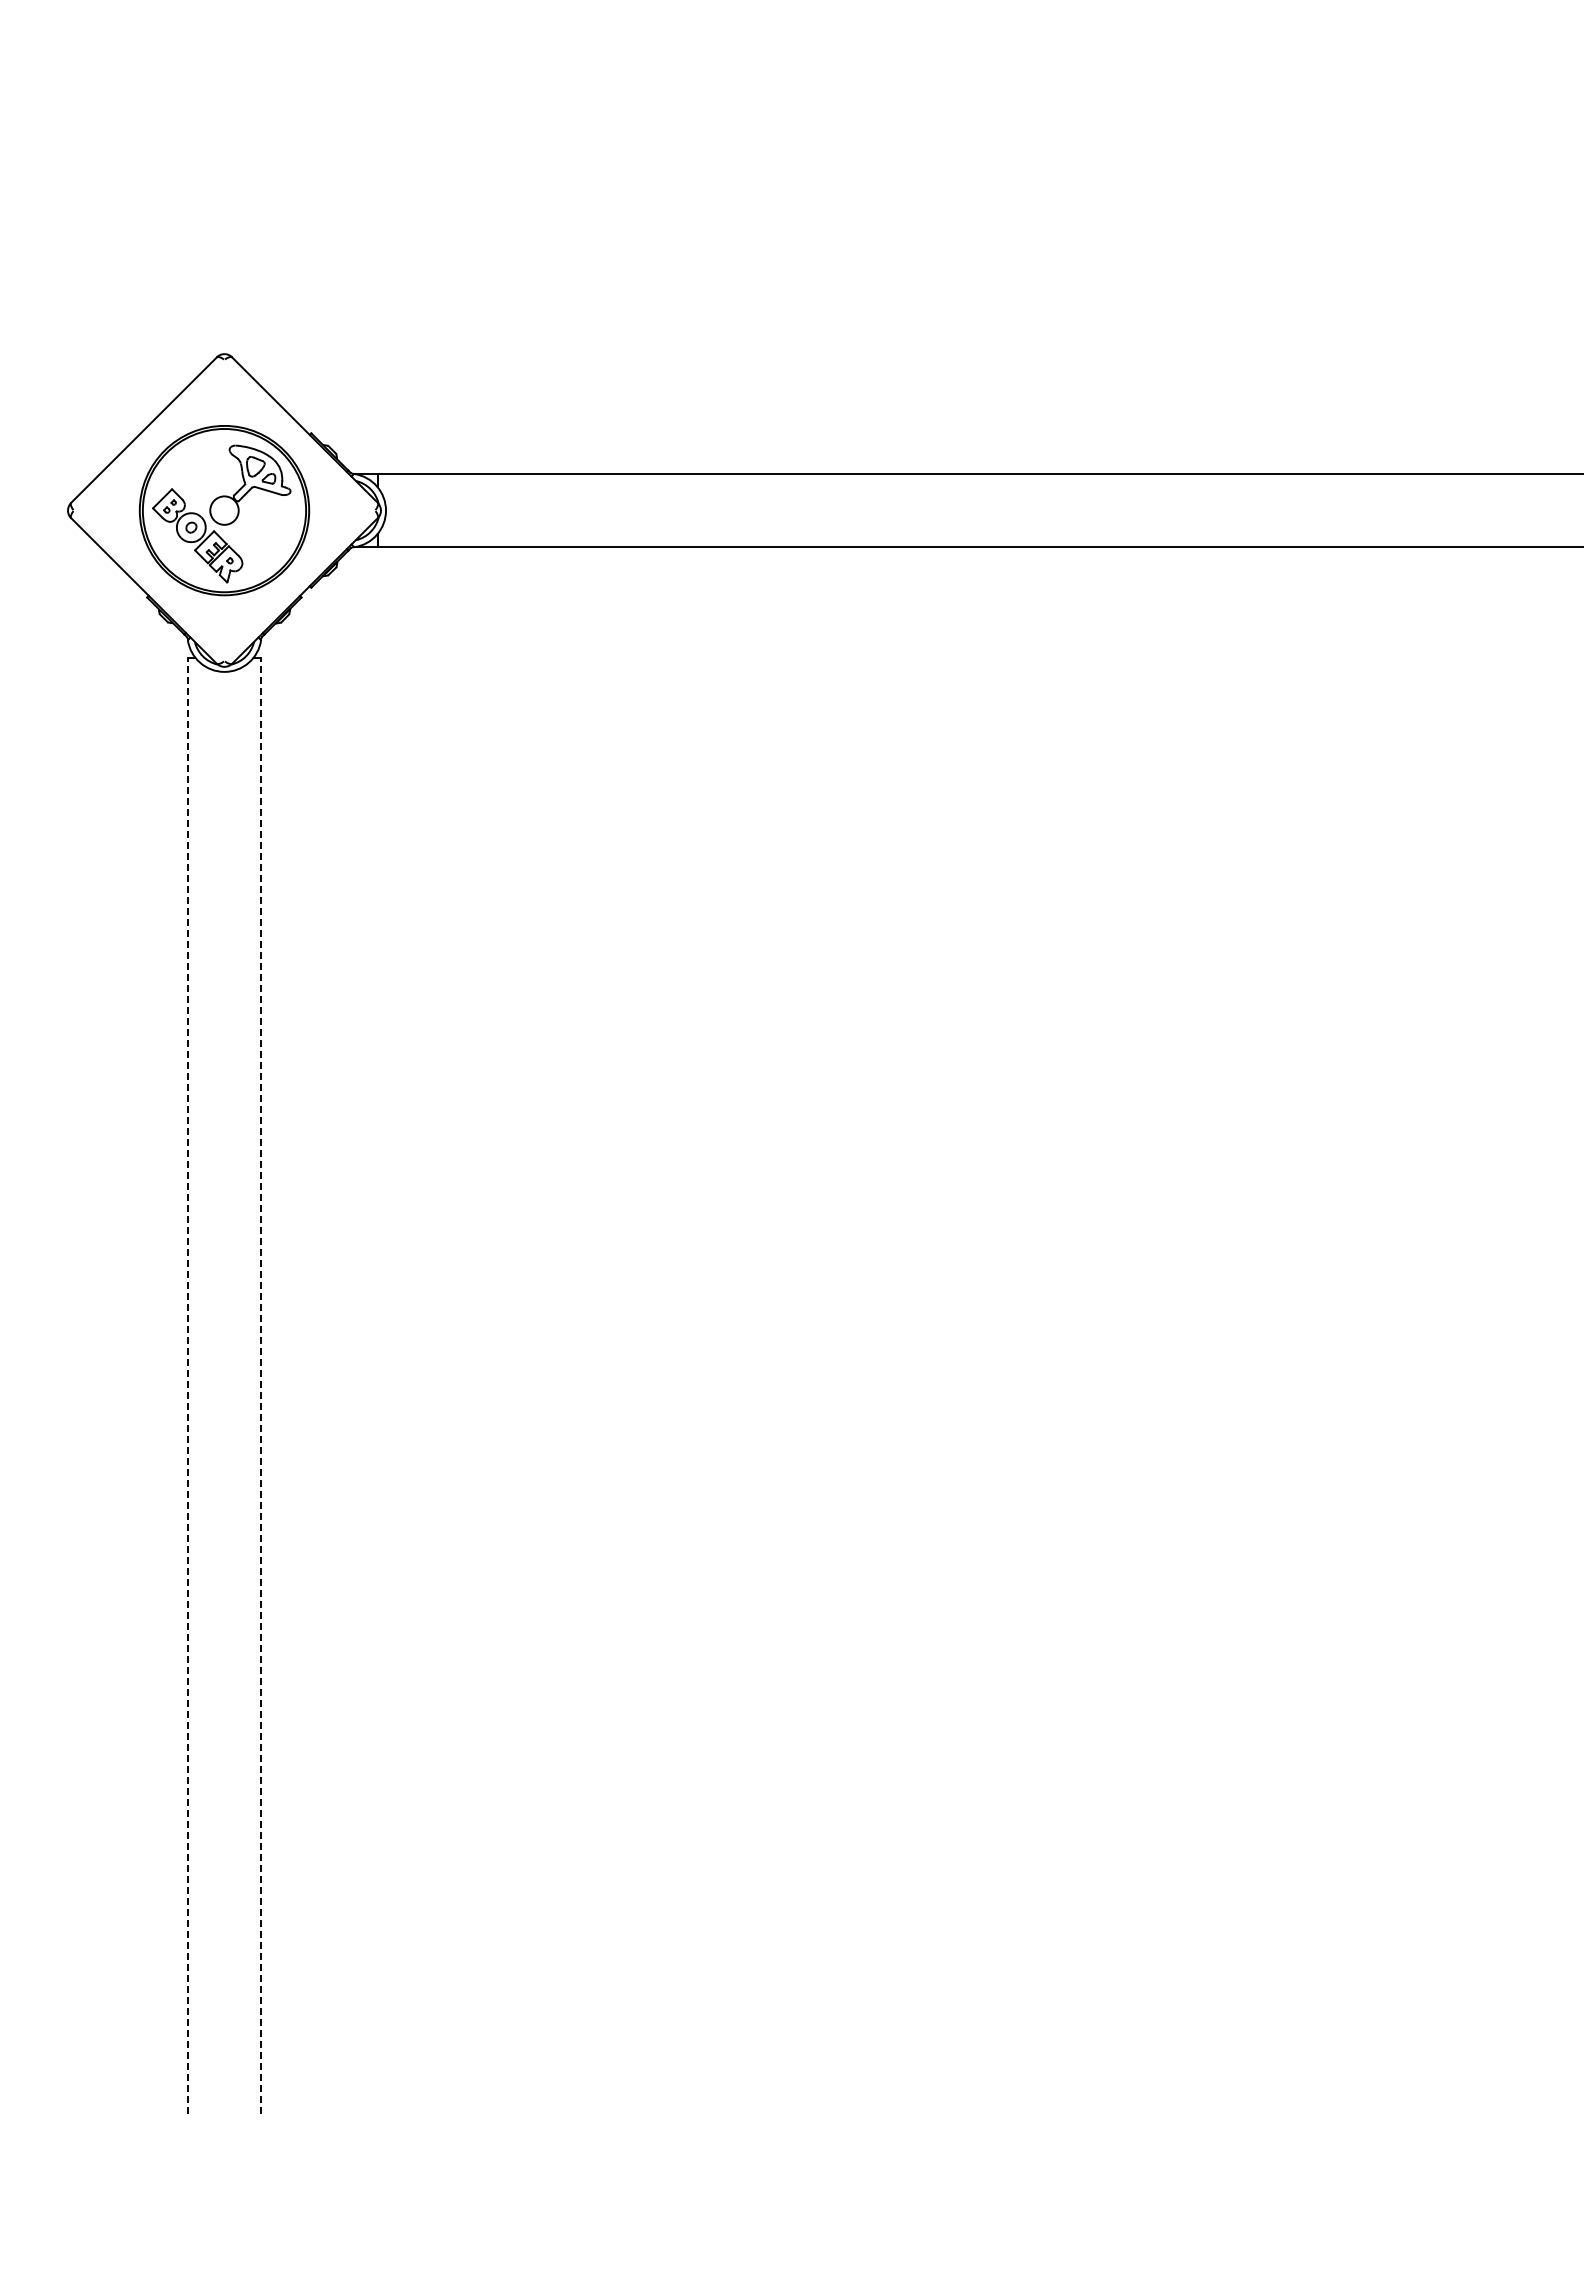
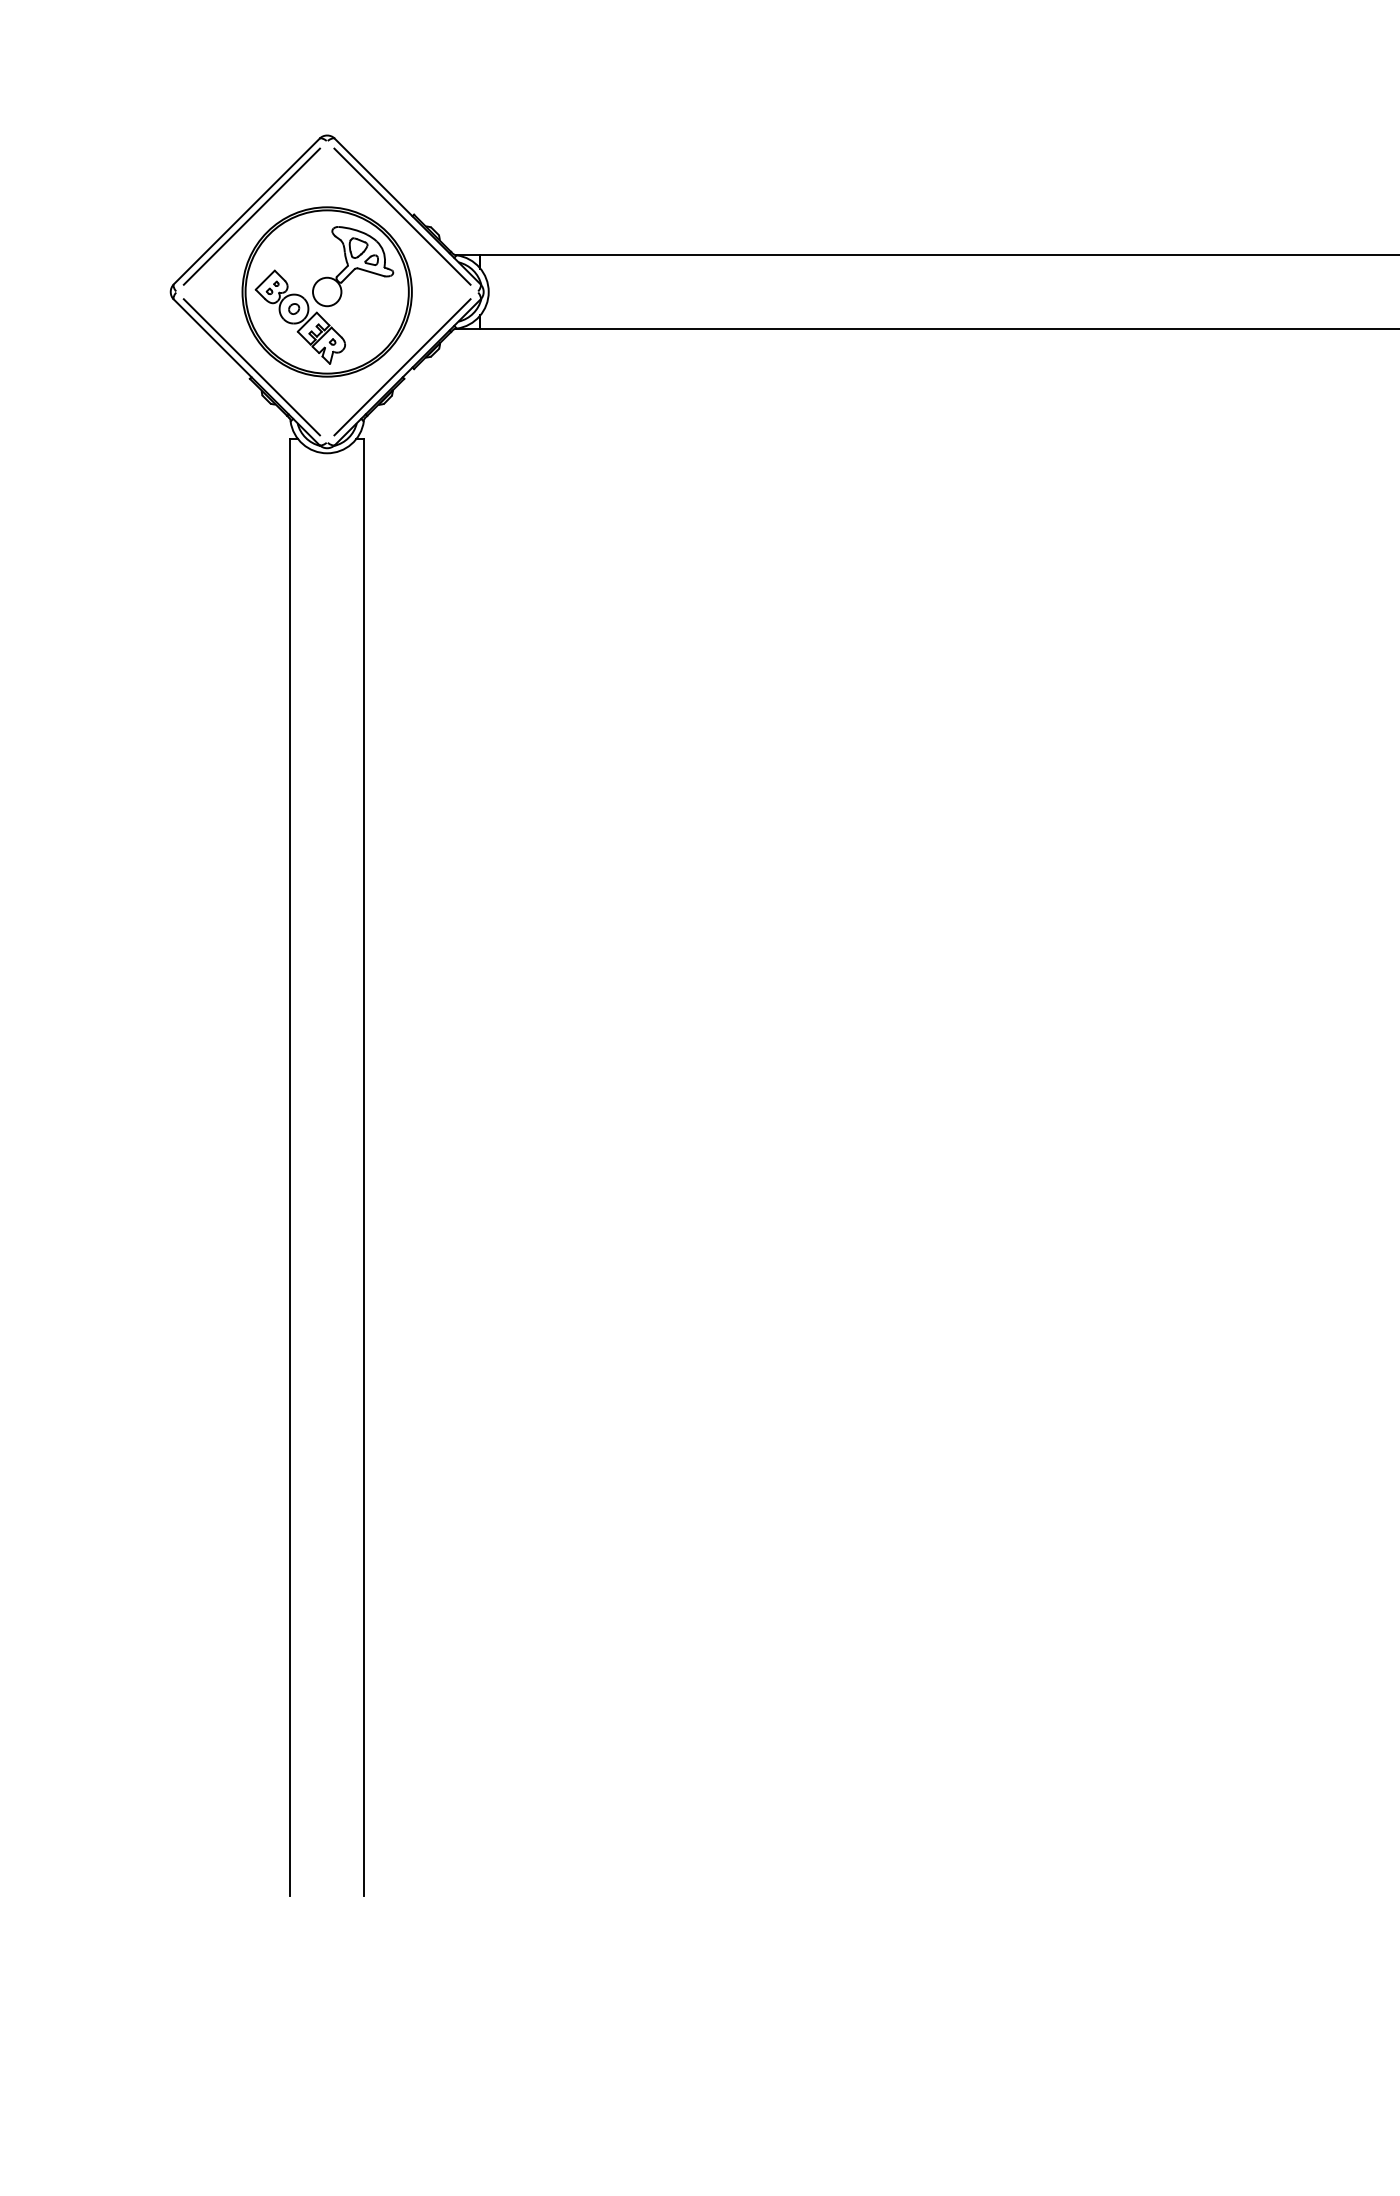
line: (149, 435) -> (252, 216), added
line: (299, 435) -> (402, 216), added
line: (149, 585) -> (252, 366), added
line: (299, 585) -> (402, 366), added
line: (187, 1385) -> (290, 1166), dashed -> solid
line: (261, 1385) -> (364, 1166), dashed -> solid

